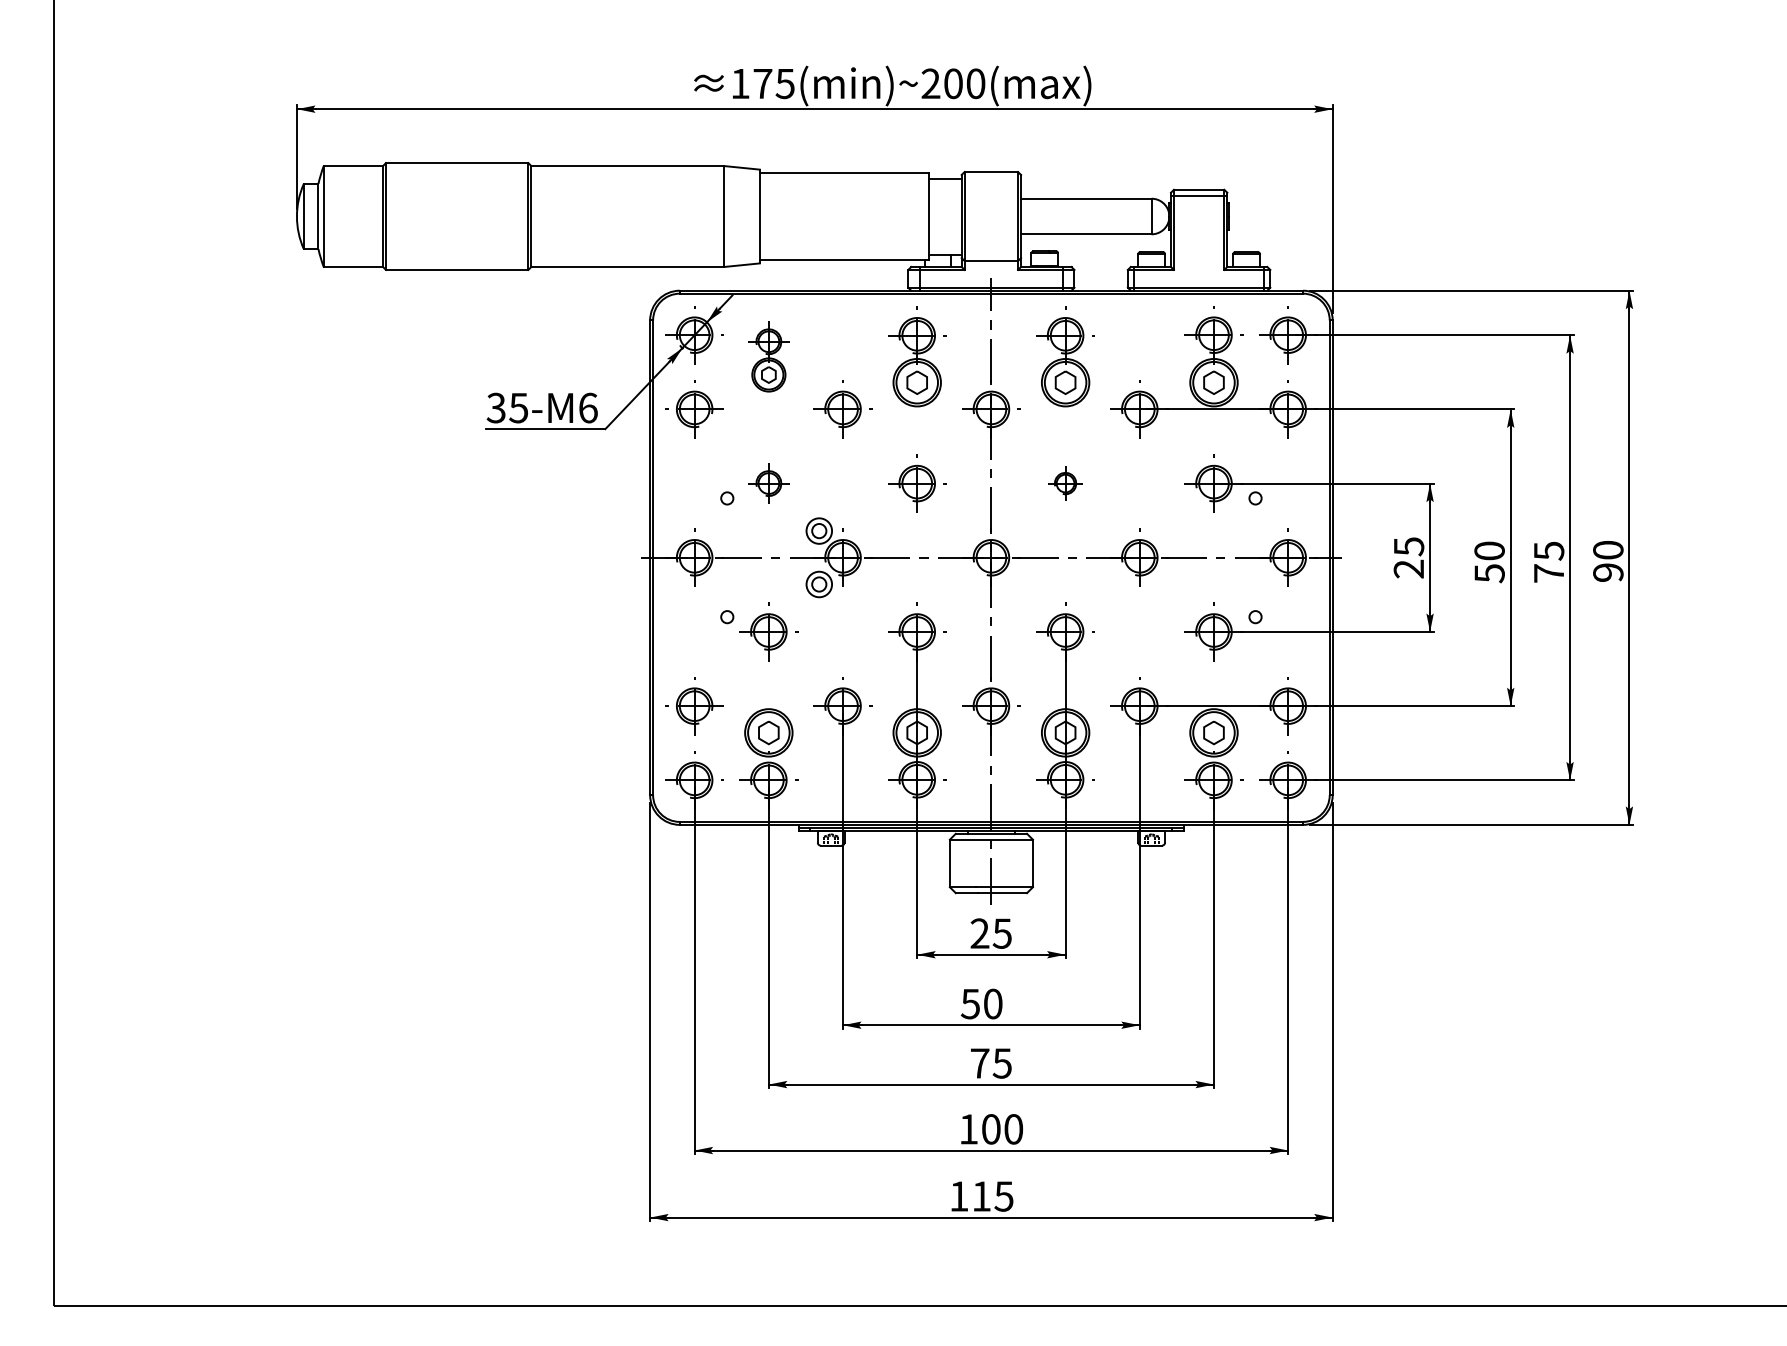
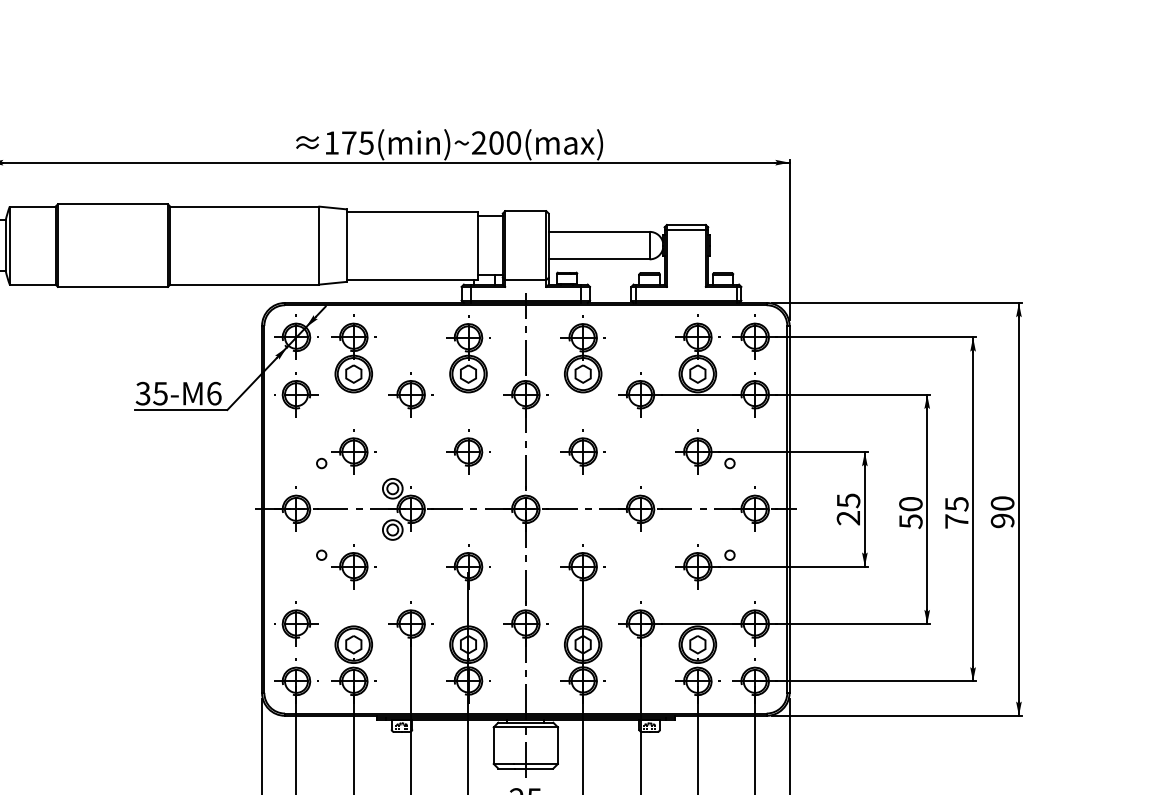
part: (768, 356) -> (353, 353), size x1.43
part: (768, 483) -> (353, 451), size x1.43
part: (1065, 483) -> (583, 451), size x1.67

